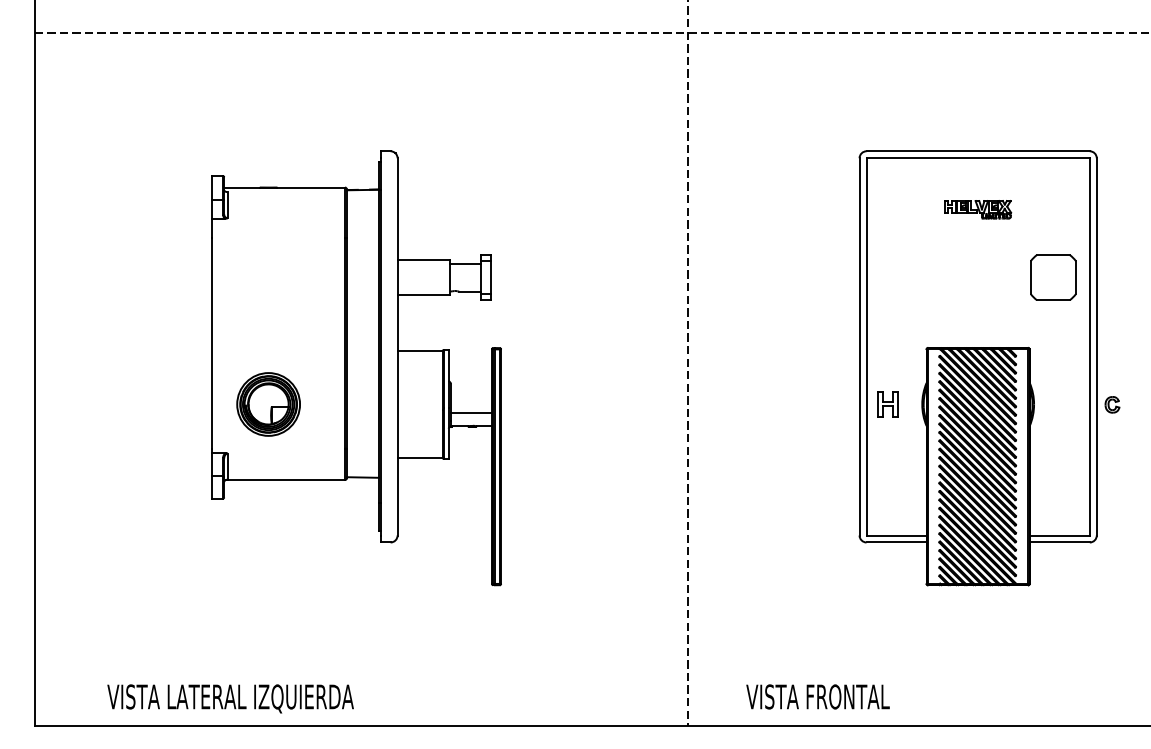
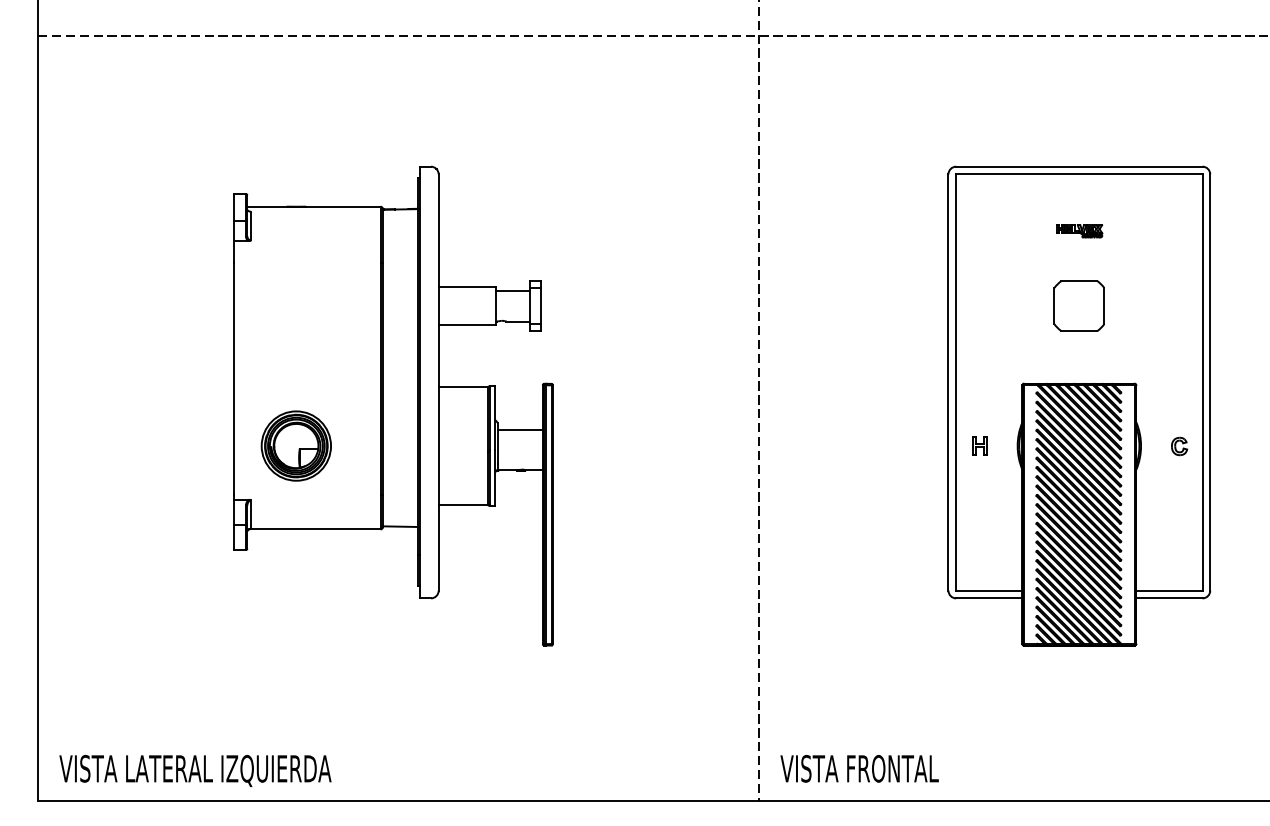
part: (978, 210) -> (1079, 231), size x0.62
part: (1052, 277) -> (1078, 305), moved
part: (887, 403) -> (979, 445), size x0.62
part: (1112, 404) -> (1179, 446), moved
line: (470, 413) -> (519, 429), moved
text: (817, 696) -> (859, 768), moved
text: (230, 698) -> (195, 770), moved

